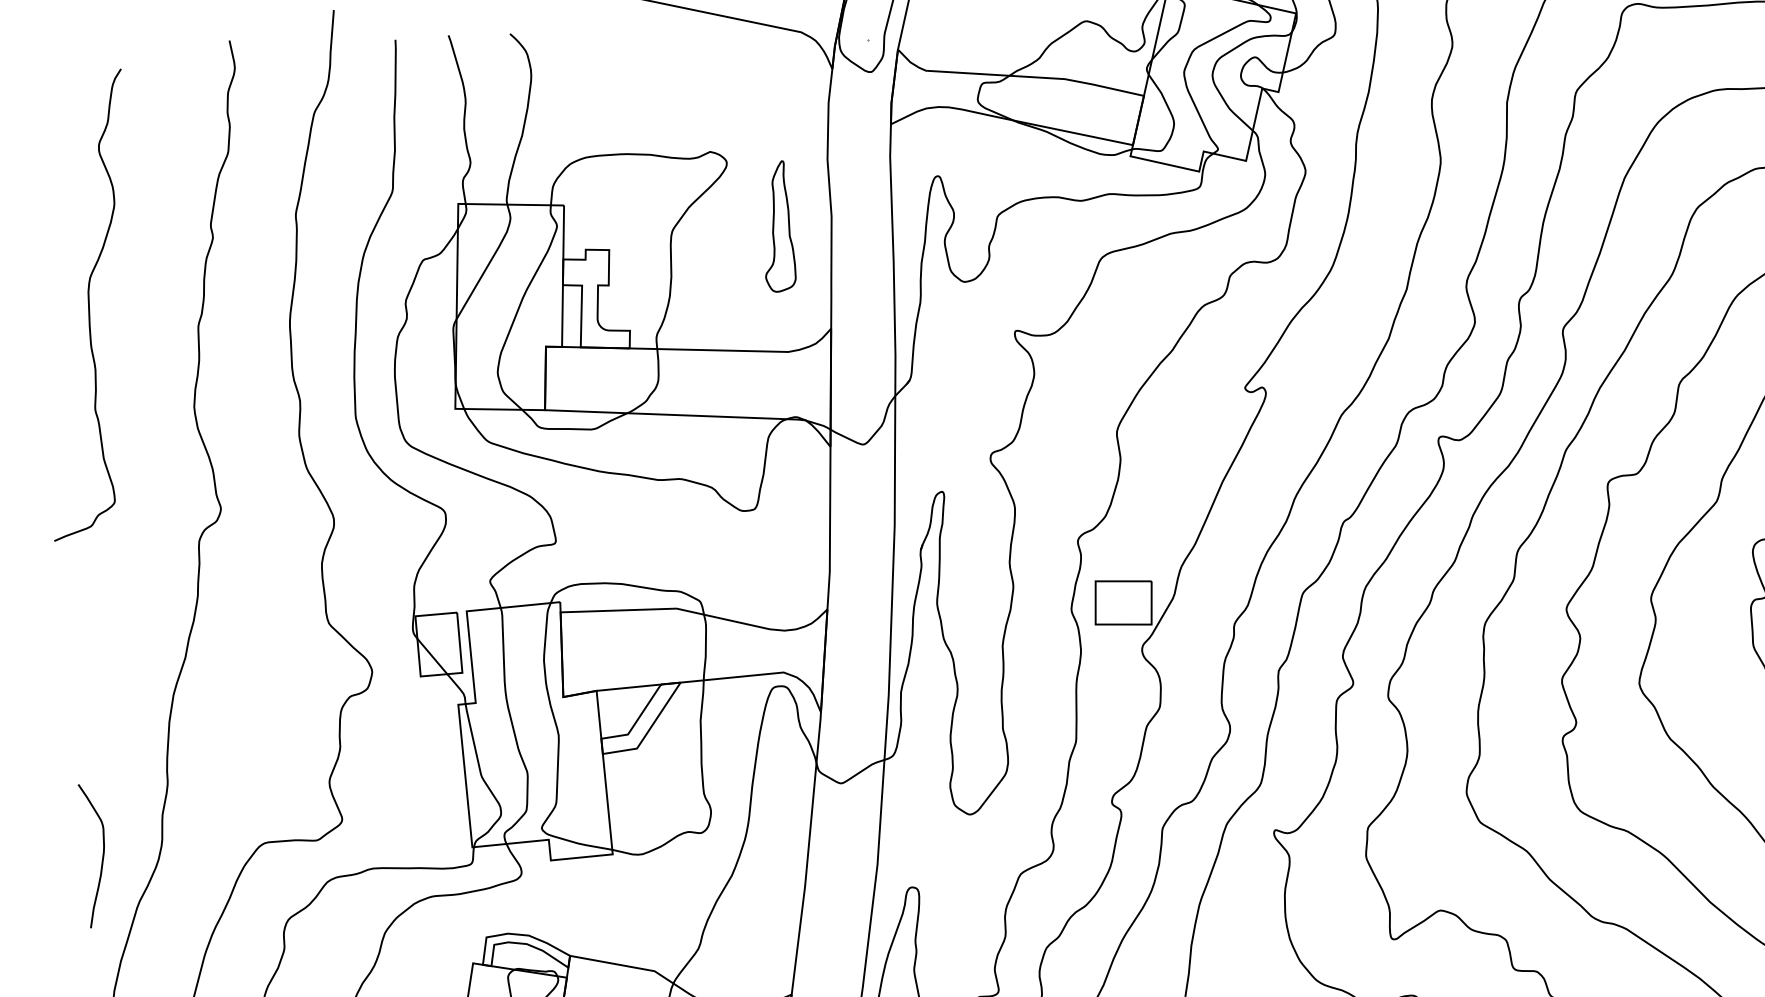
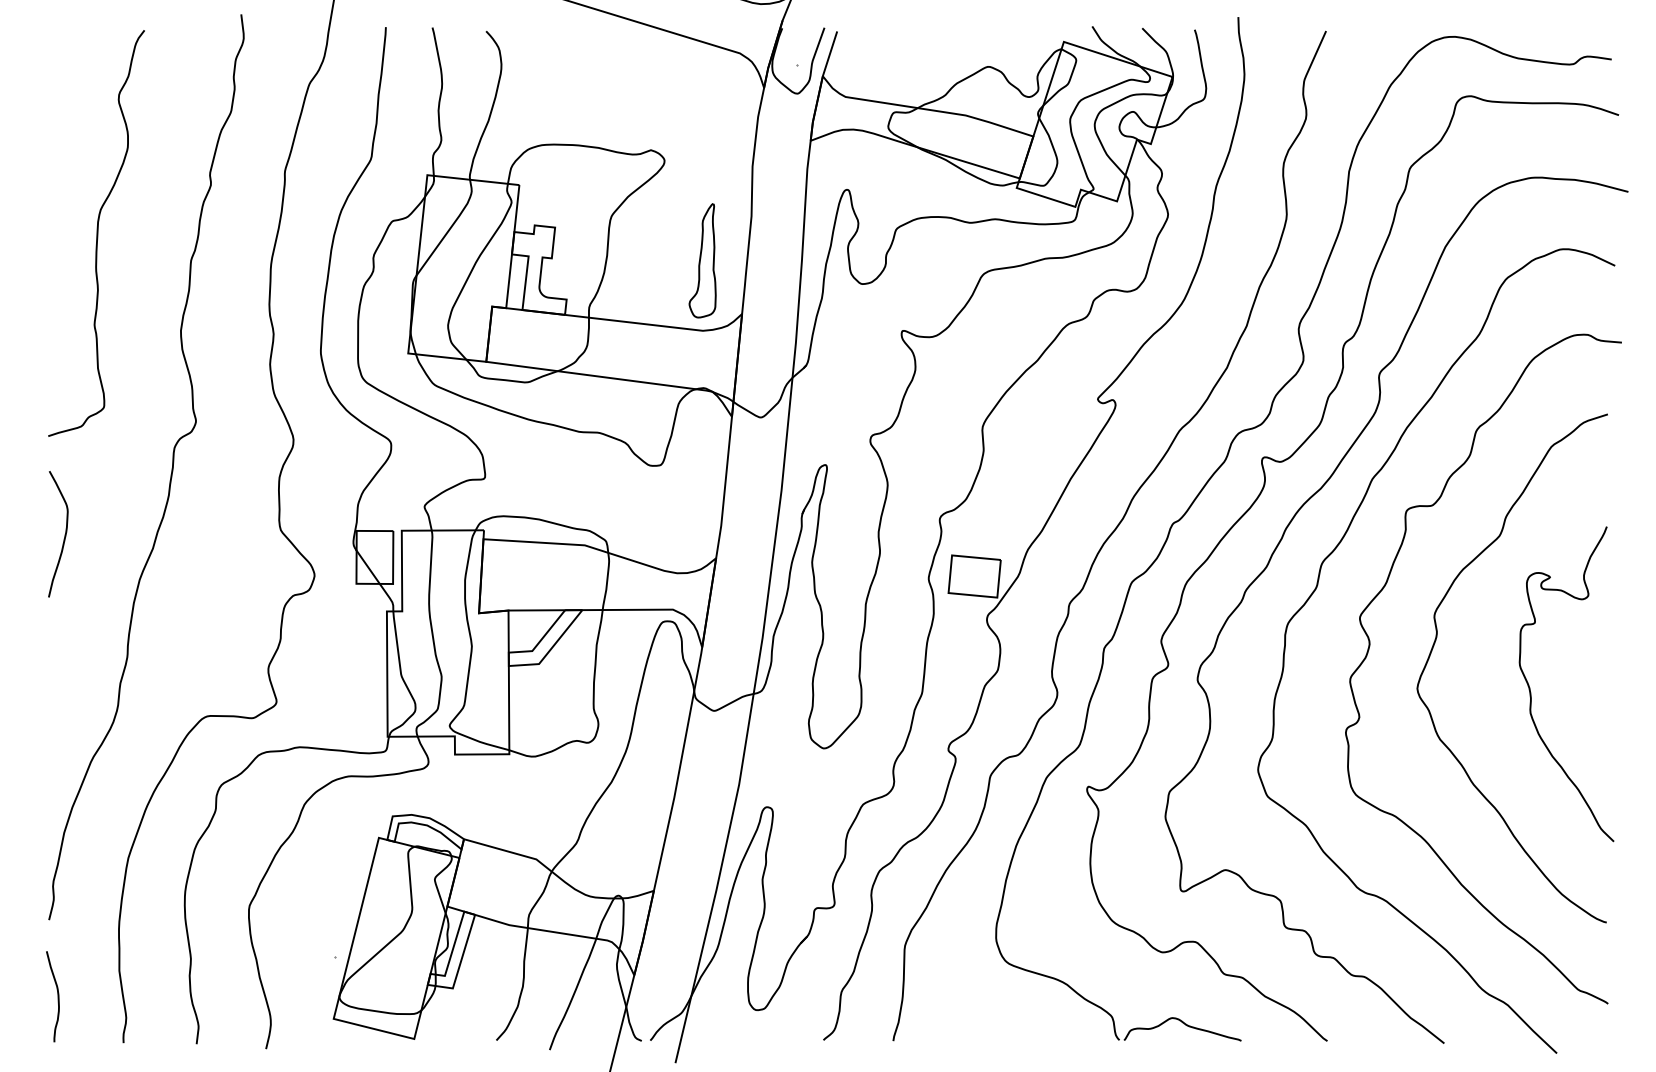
part: (776, 226) -> (702, 260), moved
curve: (102, 854) -> (64, 534), moved

